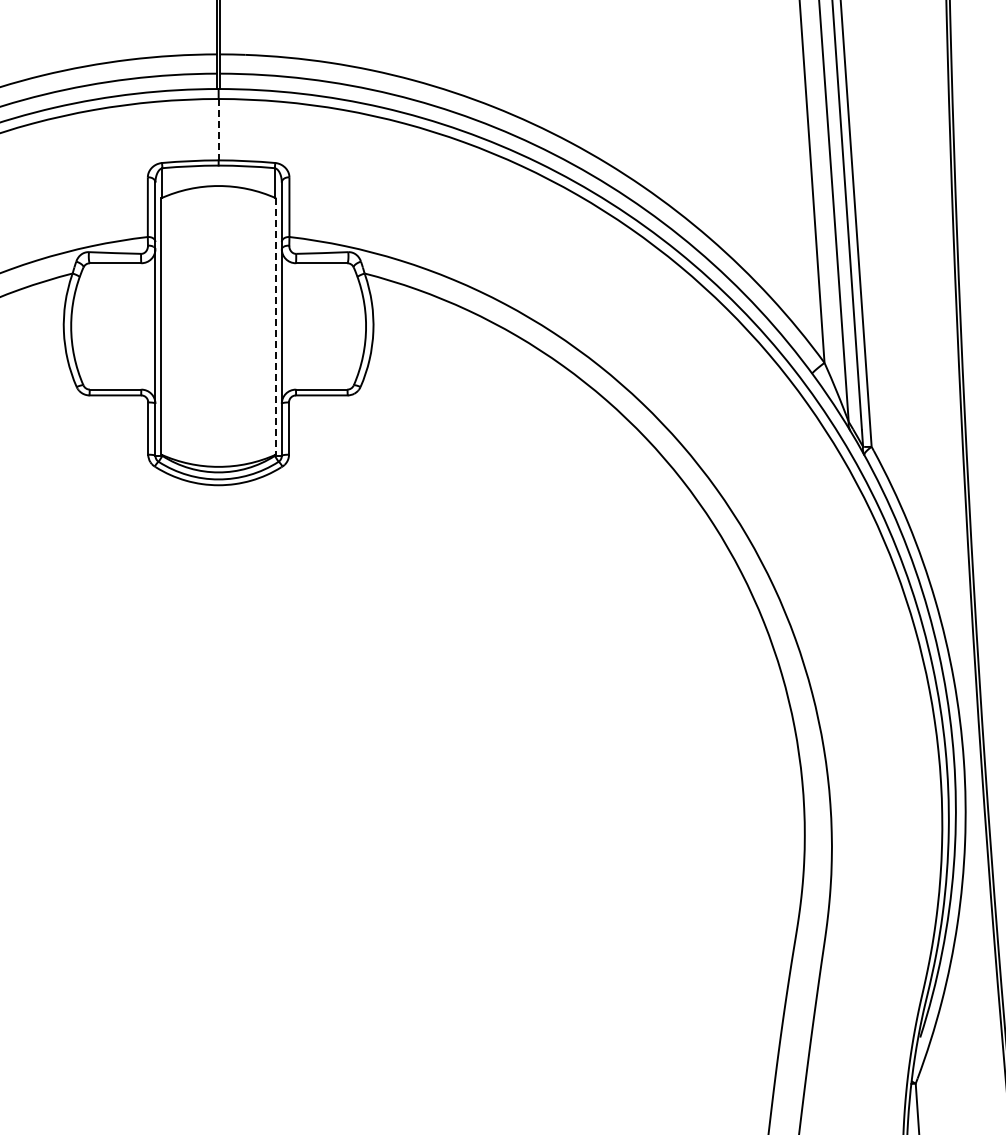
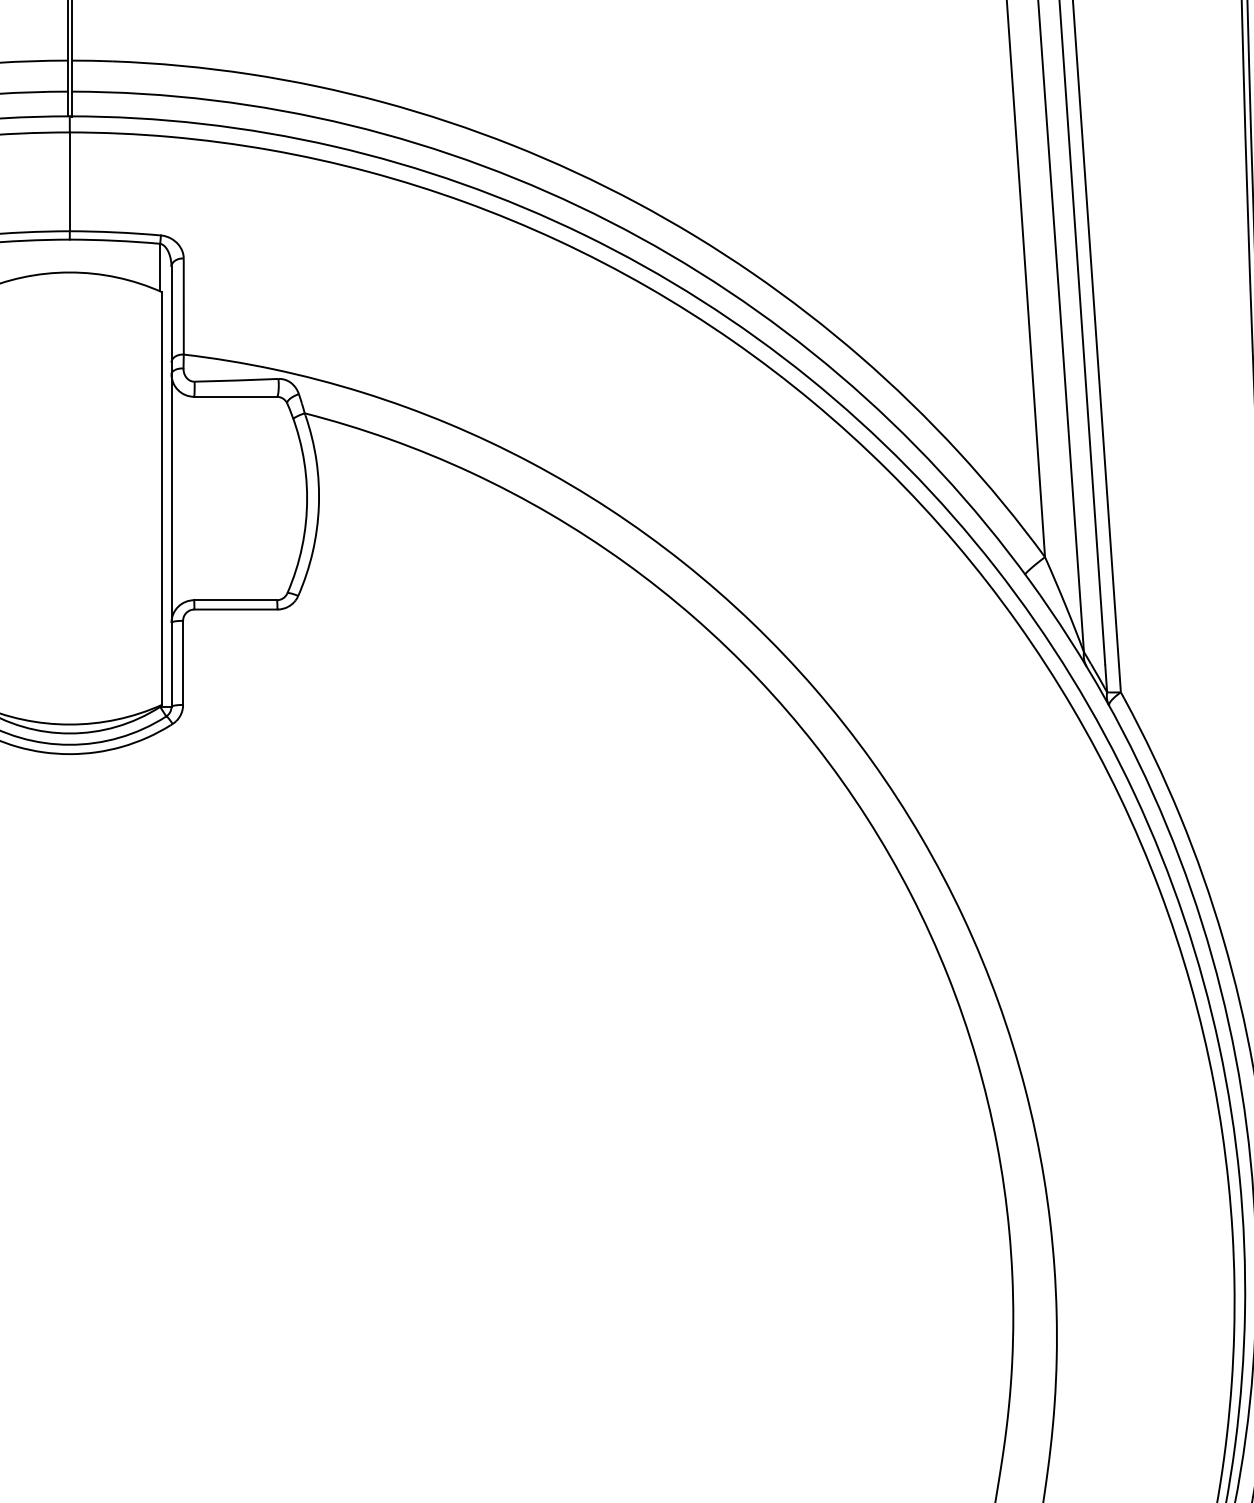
line: (218, 129) -> (69, 181), dashed -> solid
line: (276, 326) -> (162, 498), dashed -> solid

